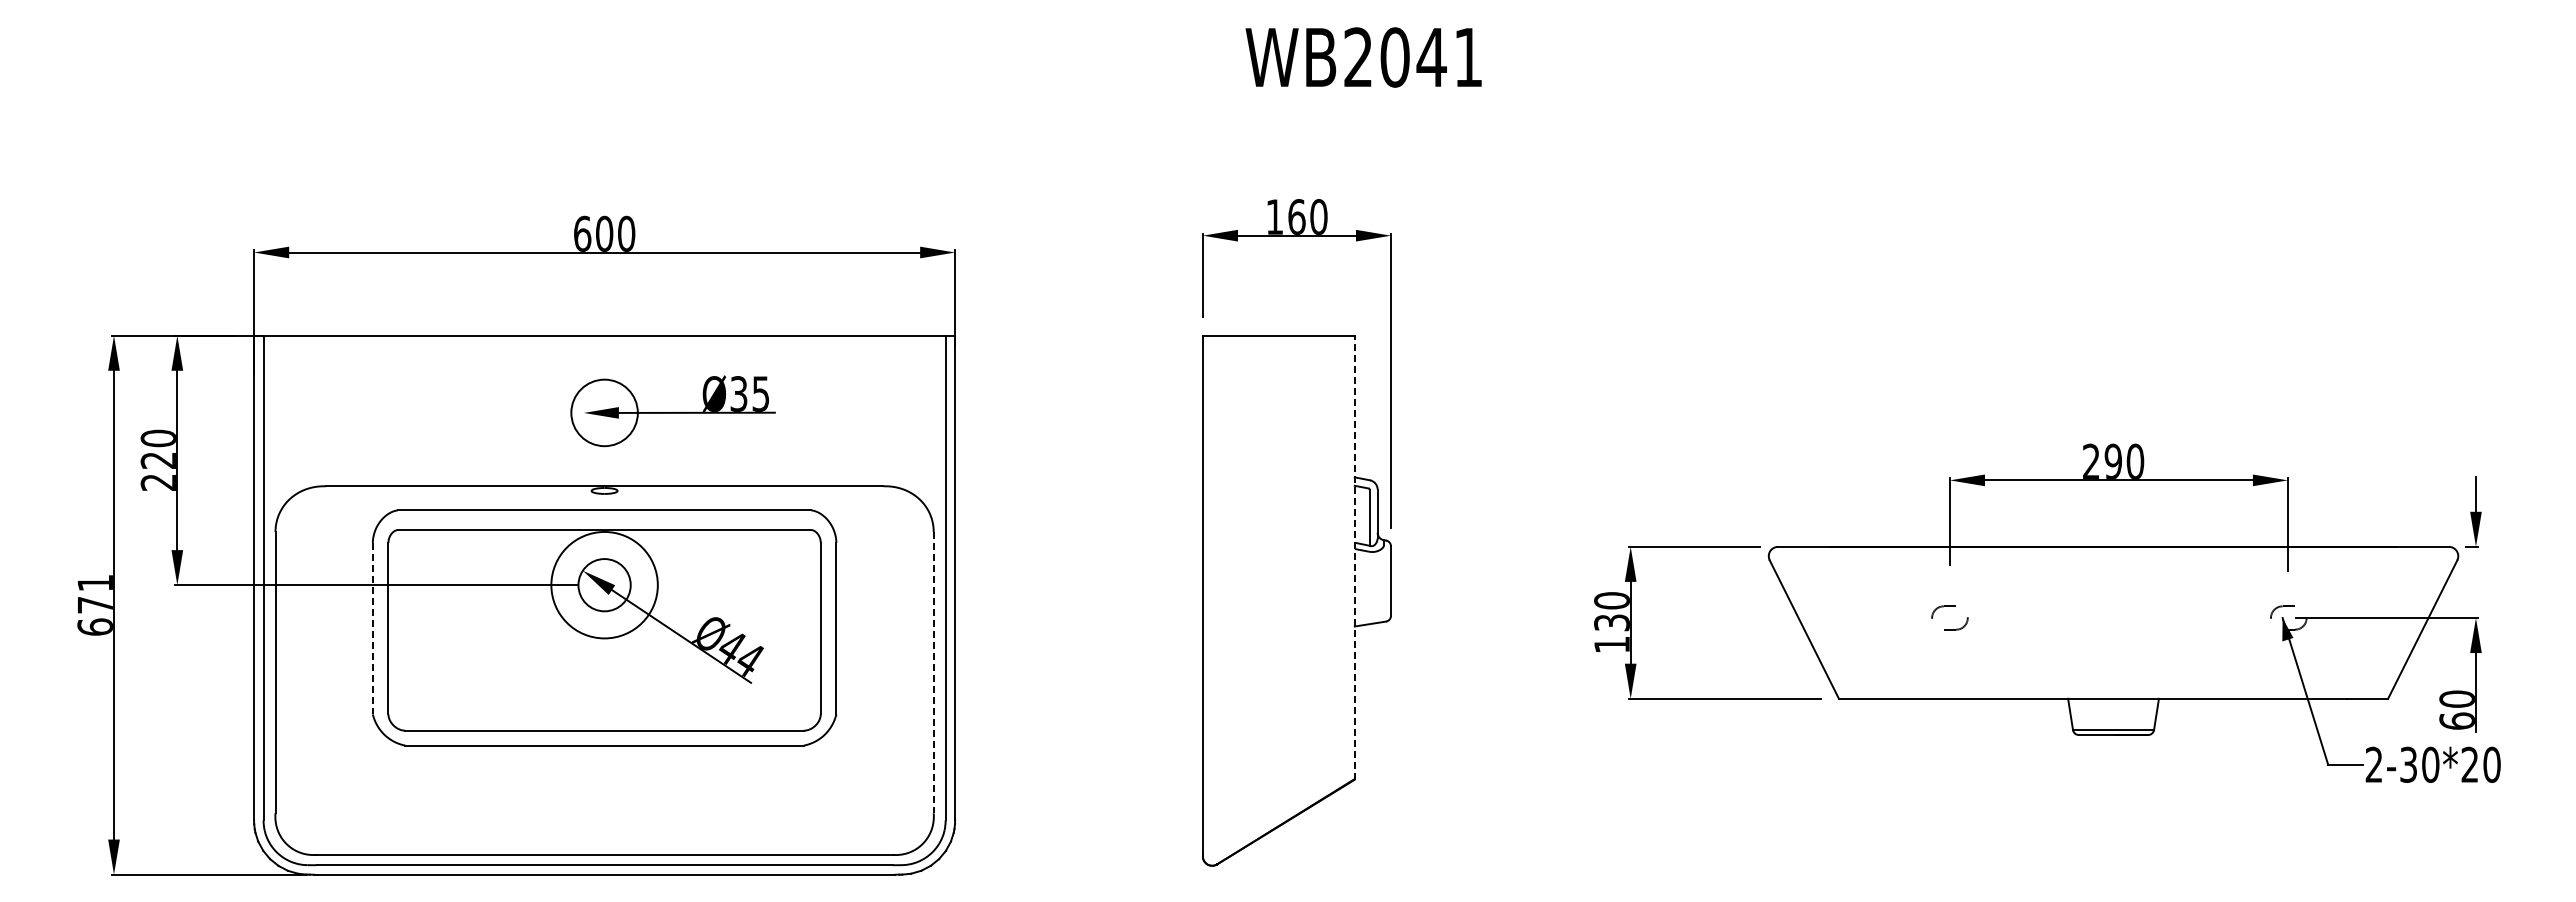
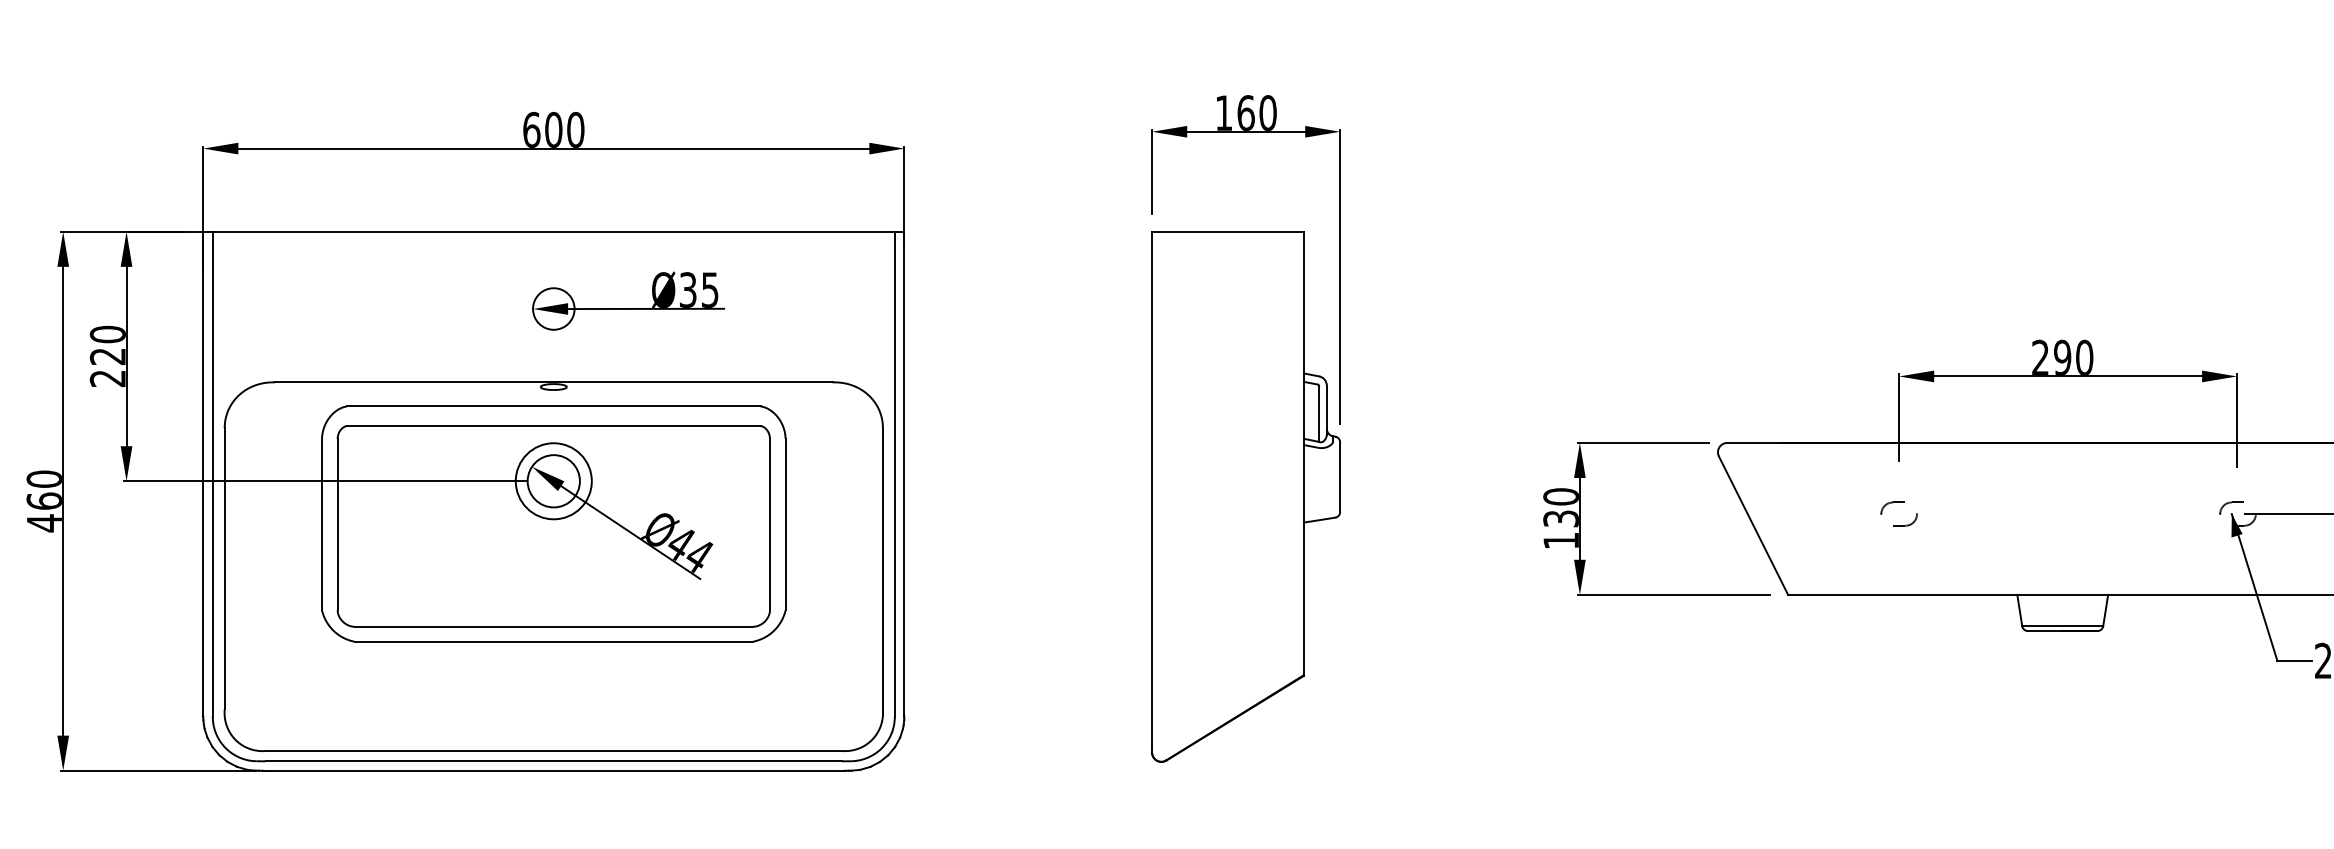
circle: (604, 412) -> (553, 308), size x0.62
line: (1354, 557) -> (1303, 453), dashed -> solid
circle: (604, 585) -> (553, 481), size x0.71
text: (94, 605) -> (43, 501), 671 -> 460
line: (372, 628) -> (321, 524), dashed -> solid
line: (933, 672) -> (882, 568), dashed -> solid

